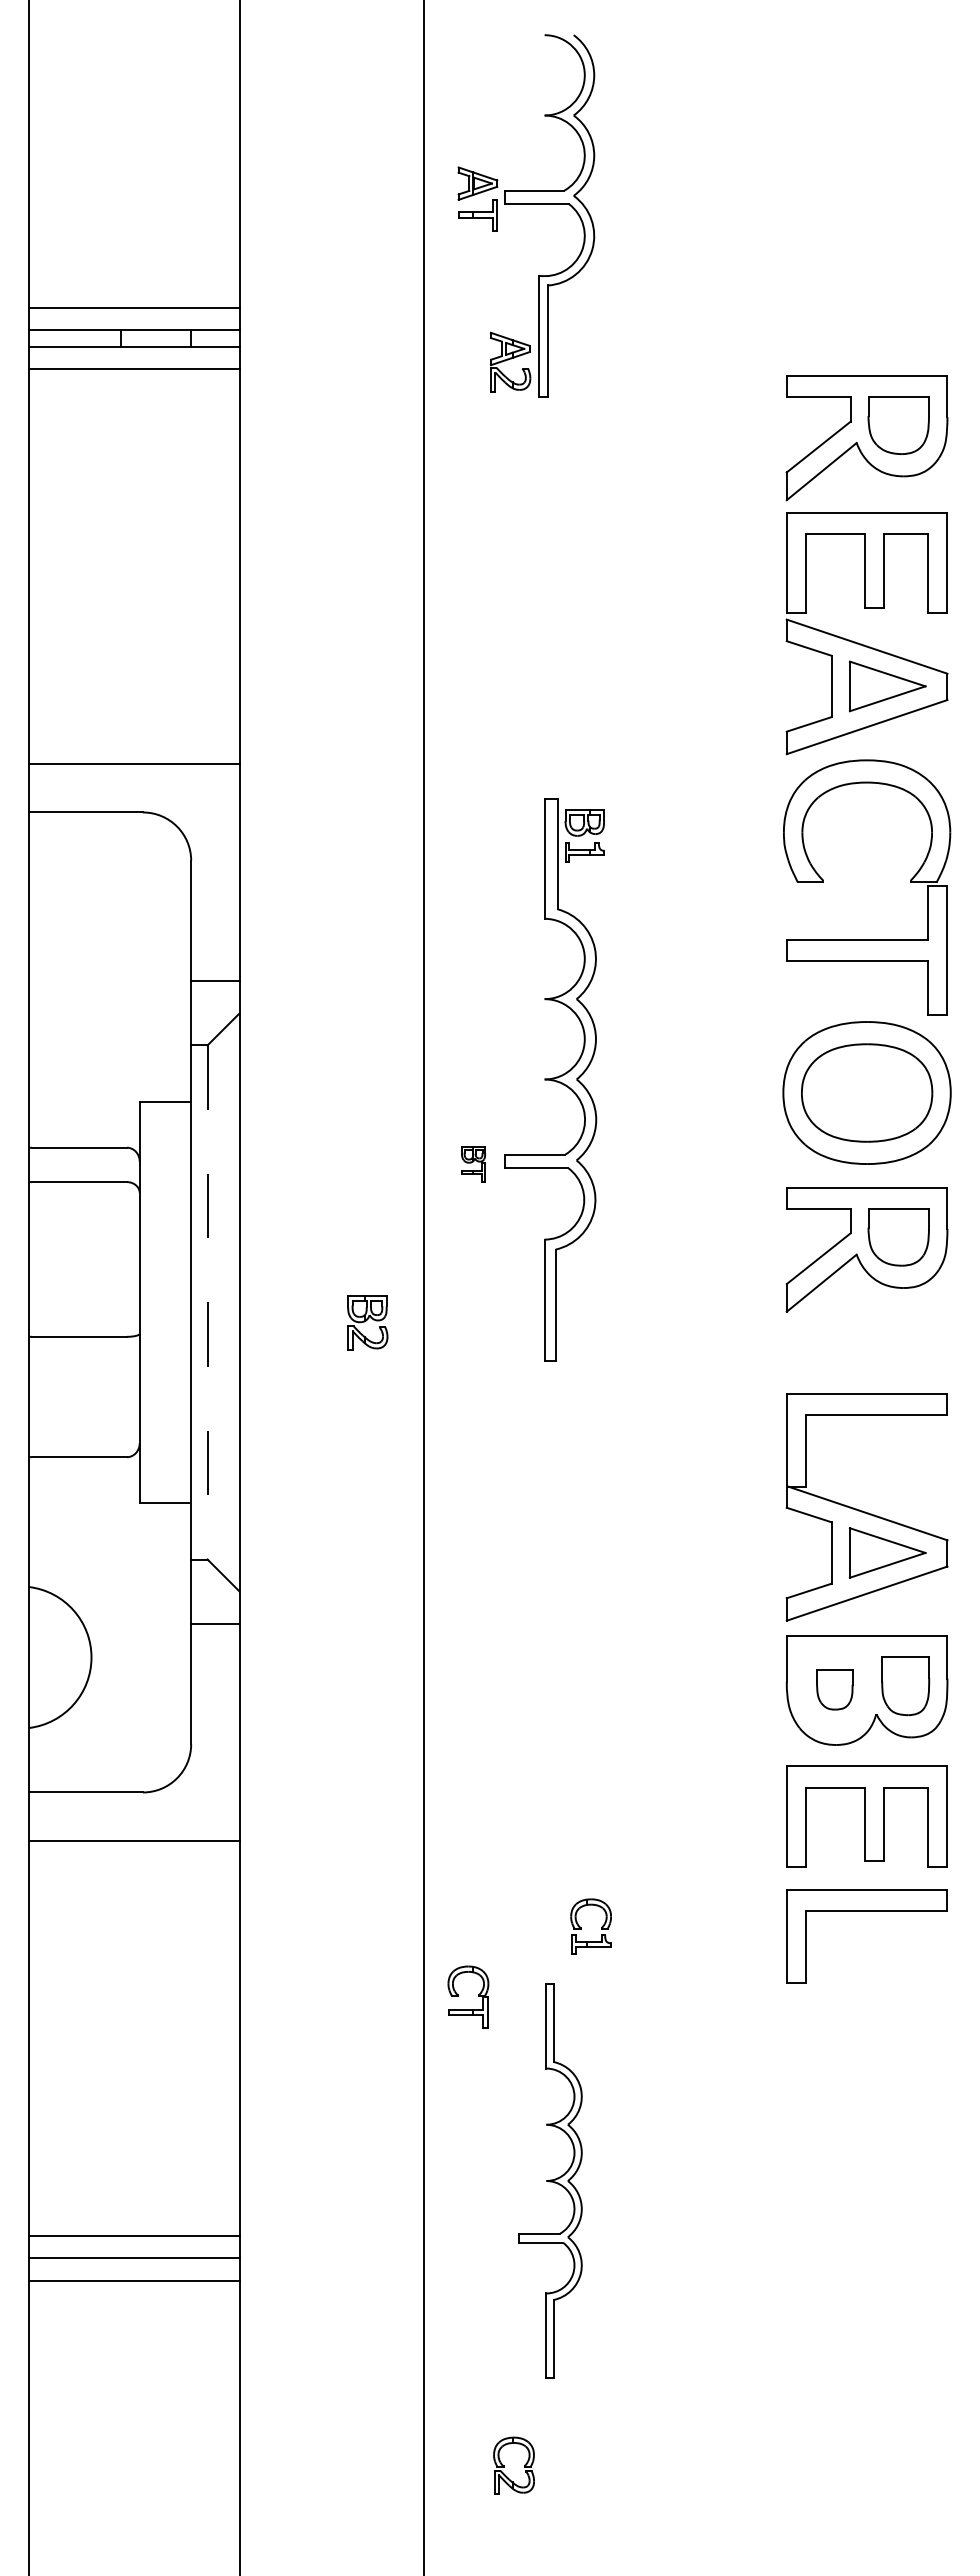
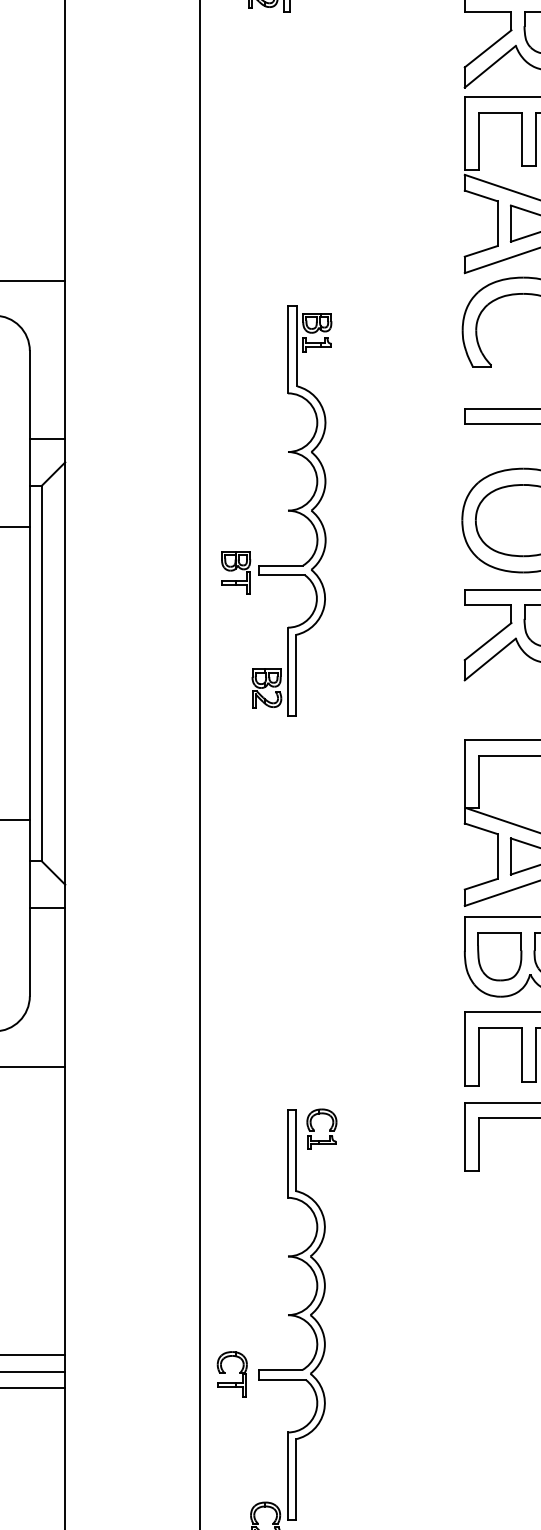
part: (473, 1164) -> (236, 572), size x1.67
line: (207, 1302) -> (41, 673), dashed -> solid
part: (367, 1322) -> (266, 688), moved
part: (834, 1689) -> (499, 956), size x1.67
part: (458, 1996) -> (225, 1373), moved
part: (550, 2180) -> (292, 1314), size x1.43

